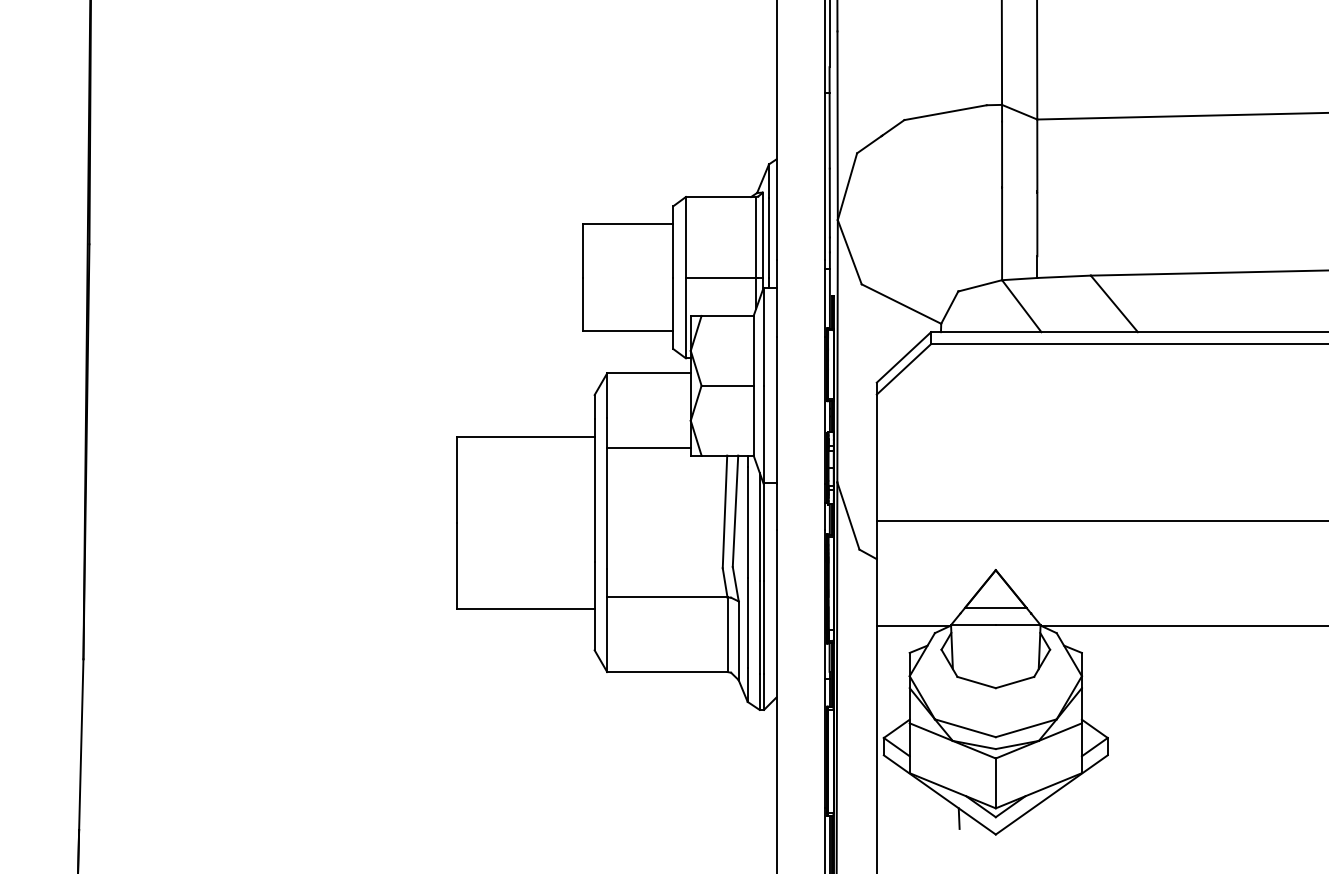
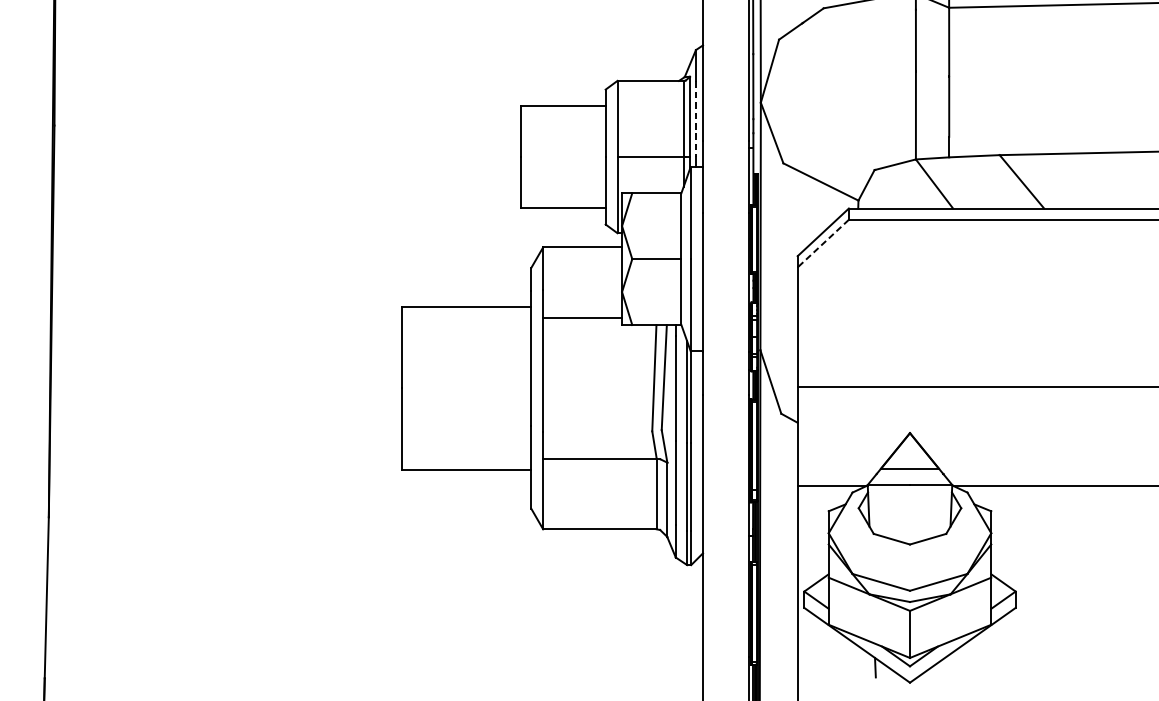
line: (769, 238) -> (696, 120), solid -> dashed
line: (903, 369) -> (822, 243), solid -> dashed

